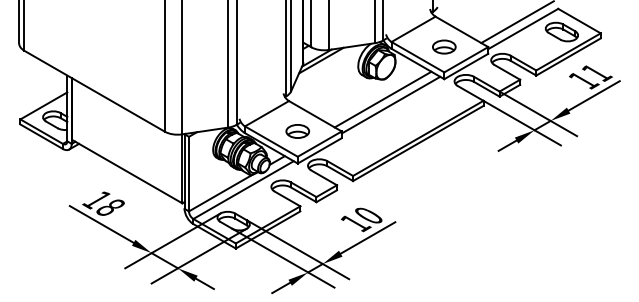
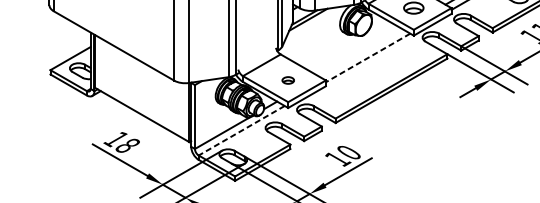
line: (382, 99) -> (360, 53), removed
line: (391, 105) -> (368, 58), solid -> dashed
part: (297, 131) -> (287, 80), size x0.6
line: (243, 190) -> (241, 131), solid -> dashed

